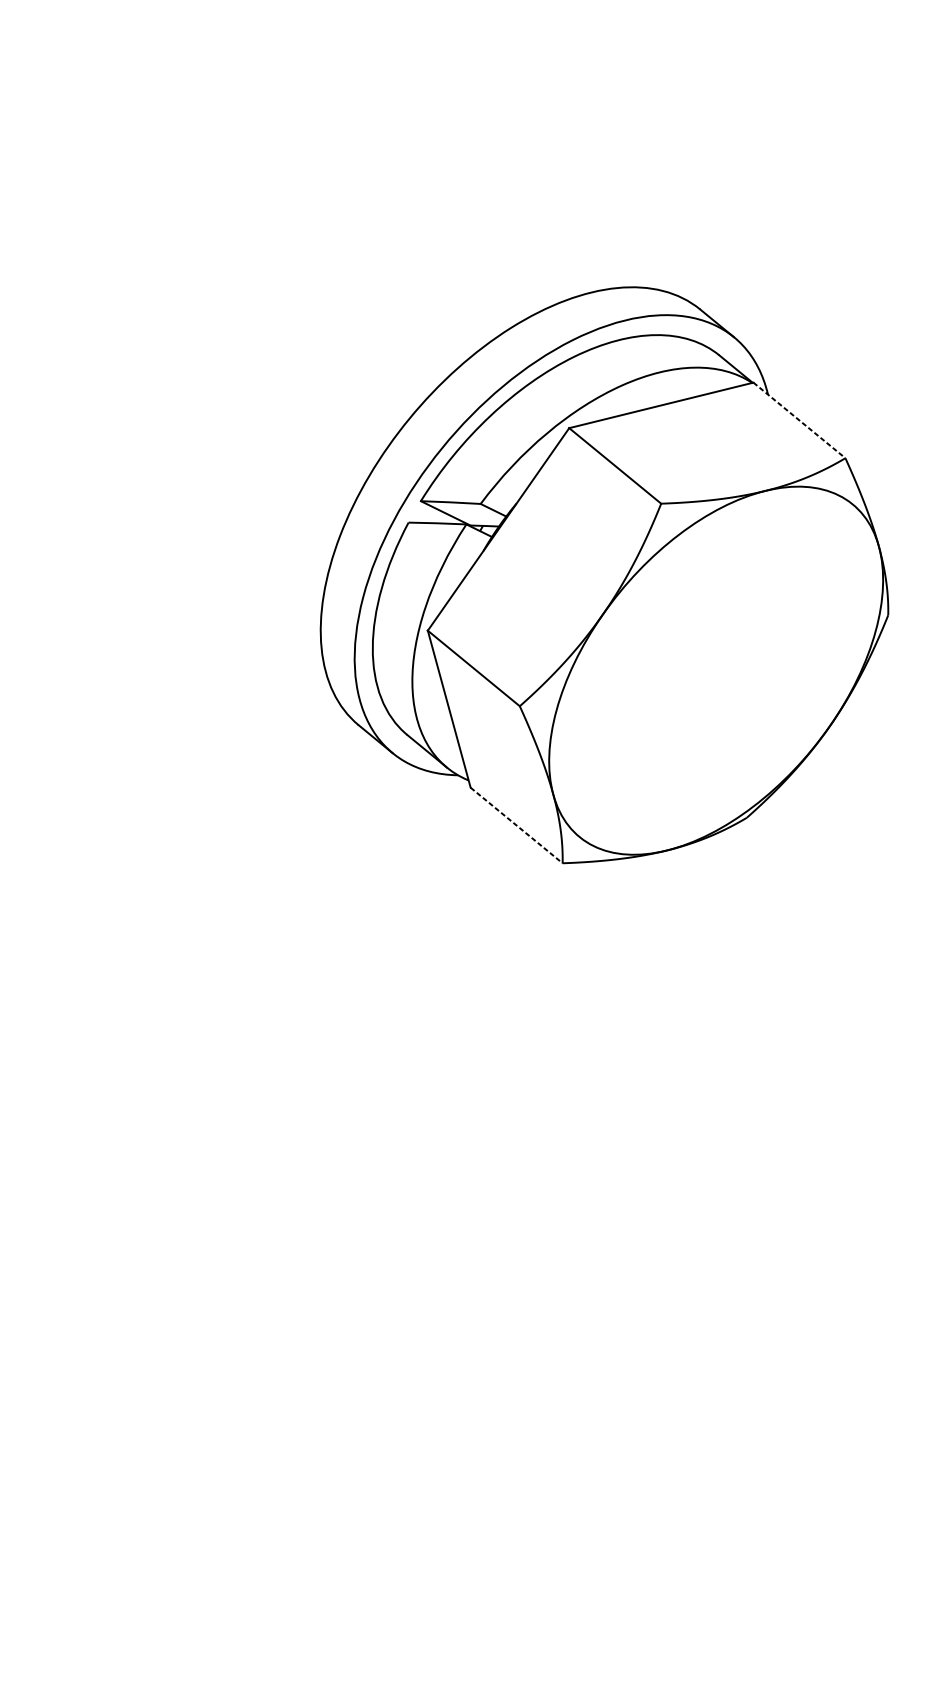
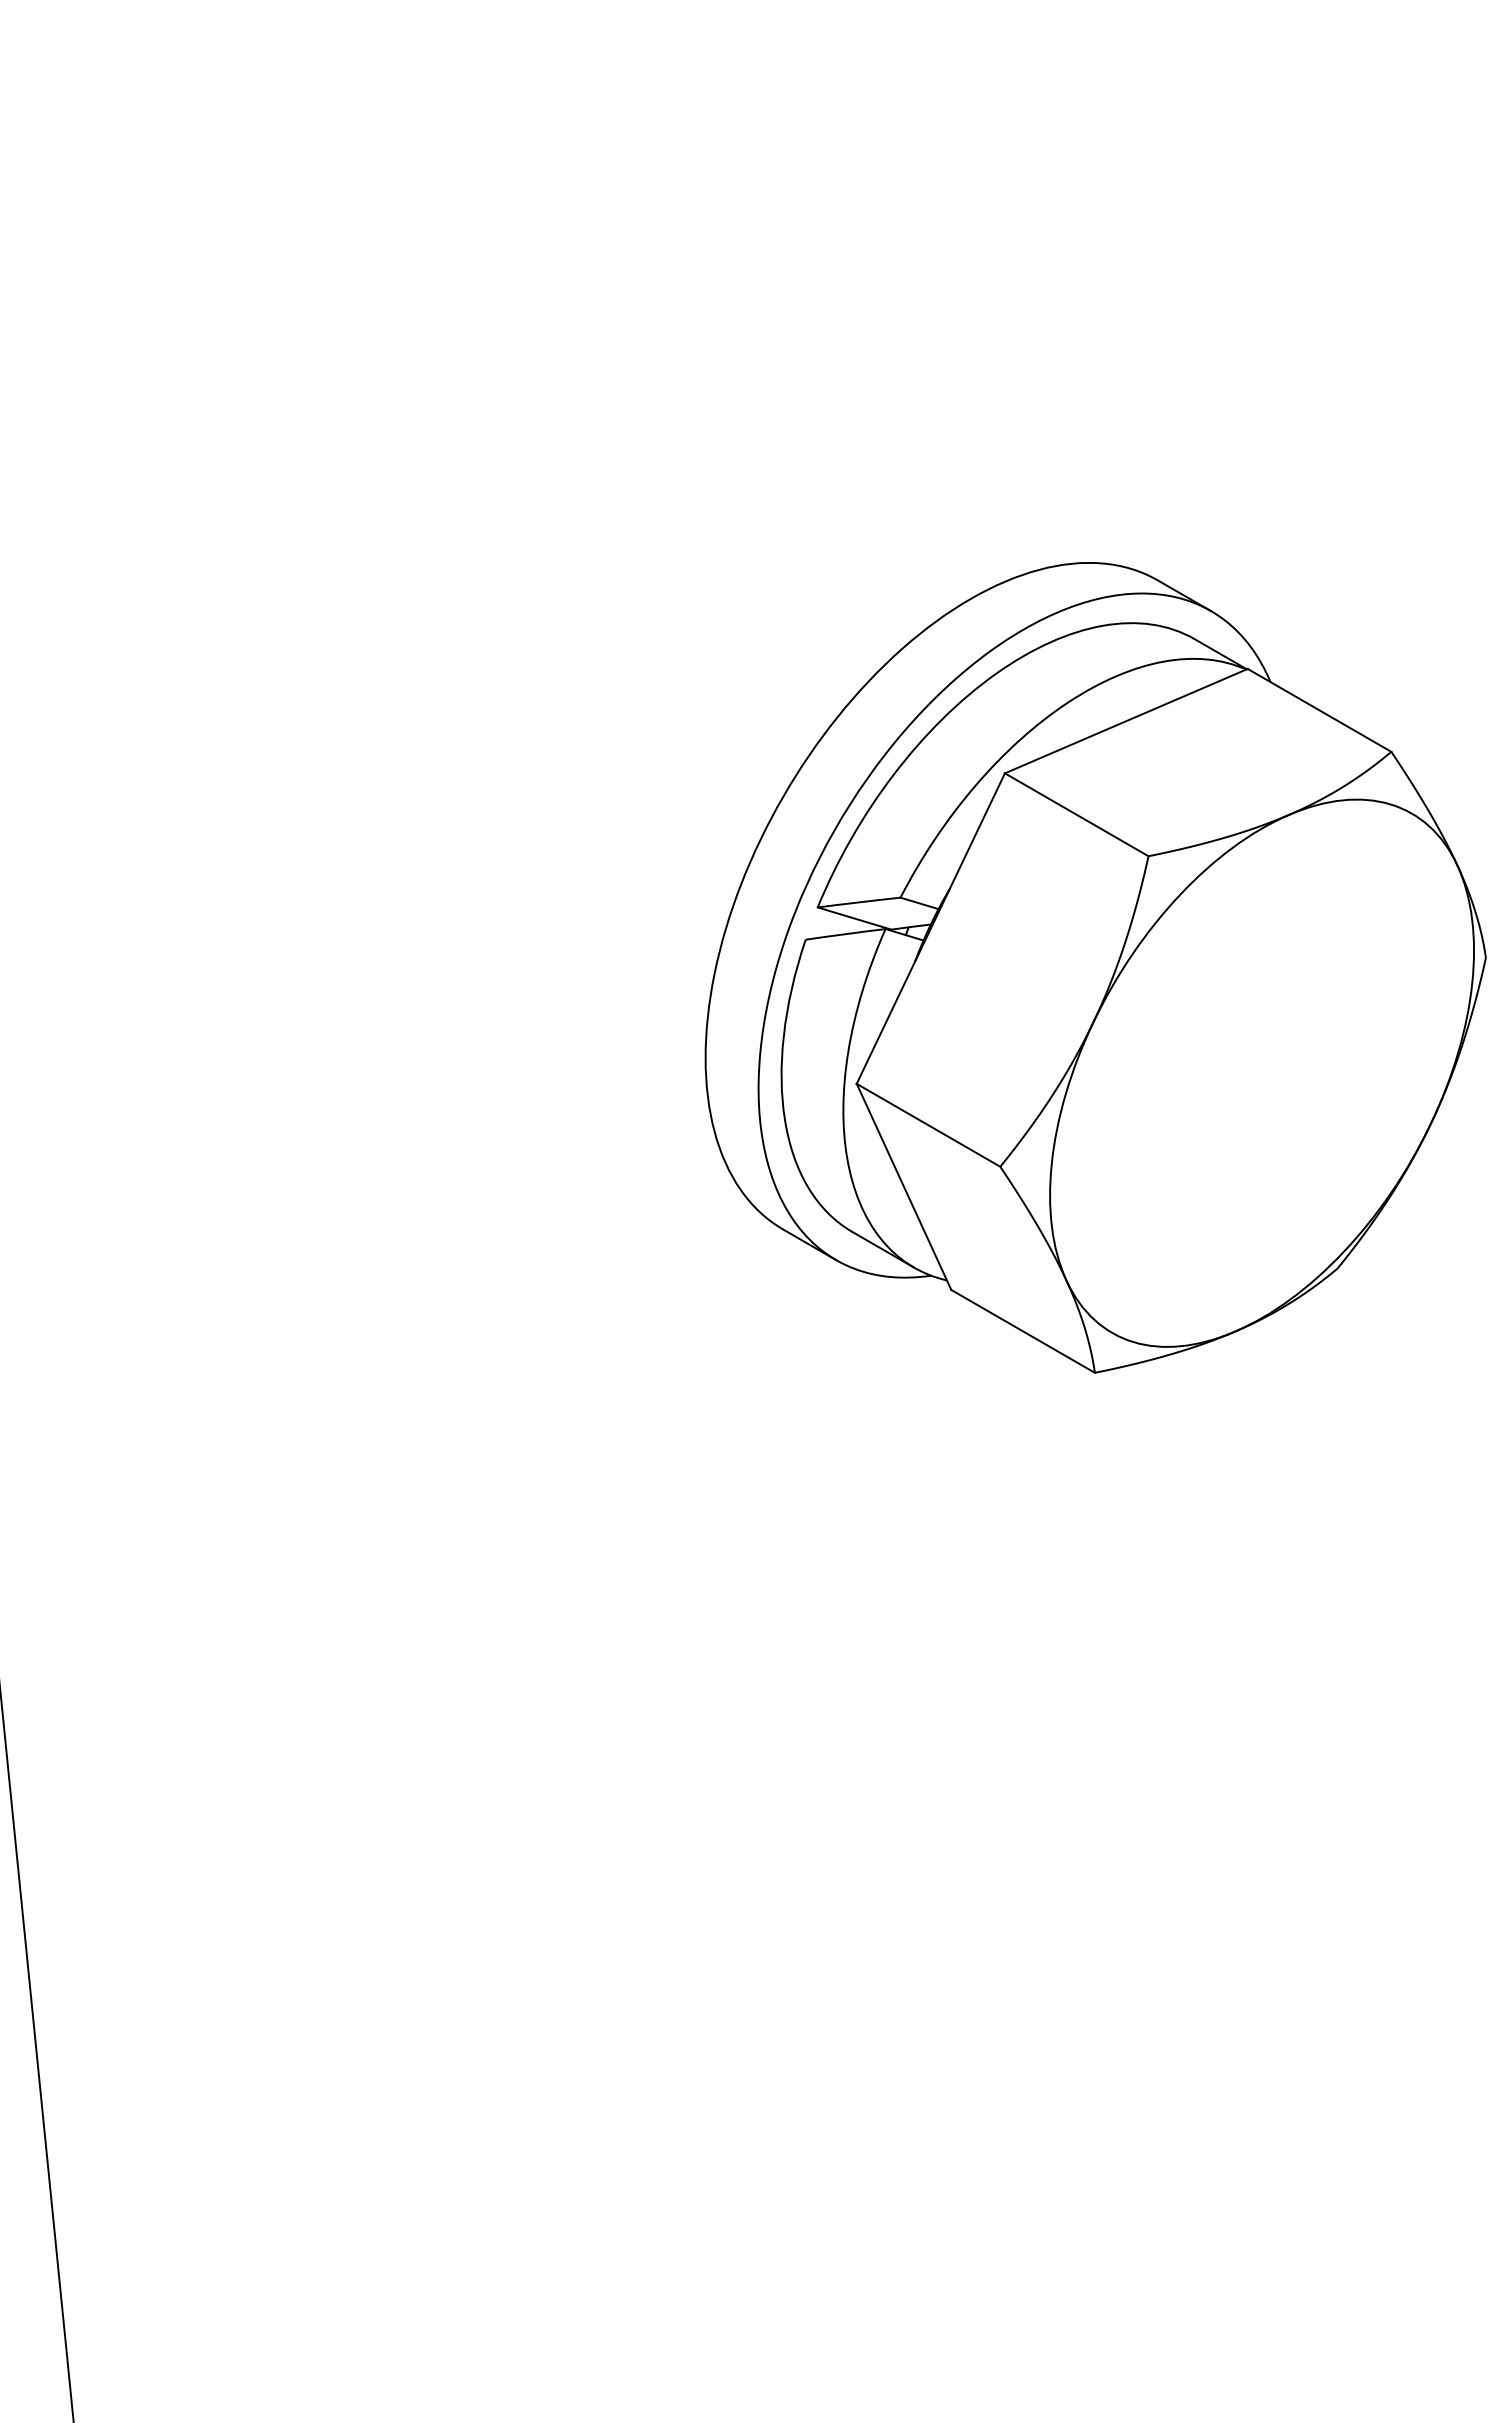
line: (799, 420) -> (1319, 710), dashed -> solid
line: (516, 825) -> (1023, 1331), dashed -> solid

